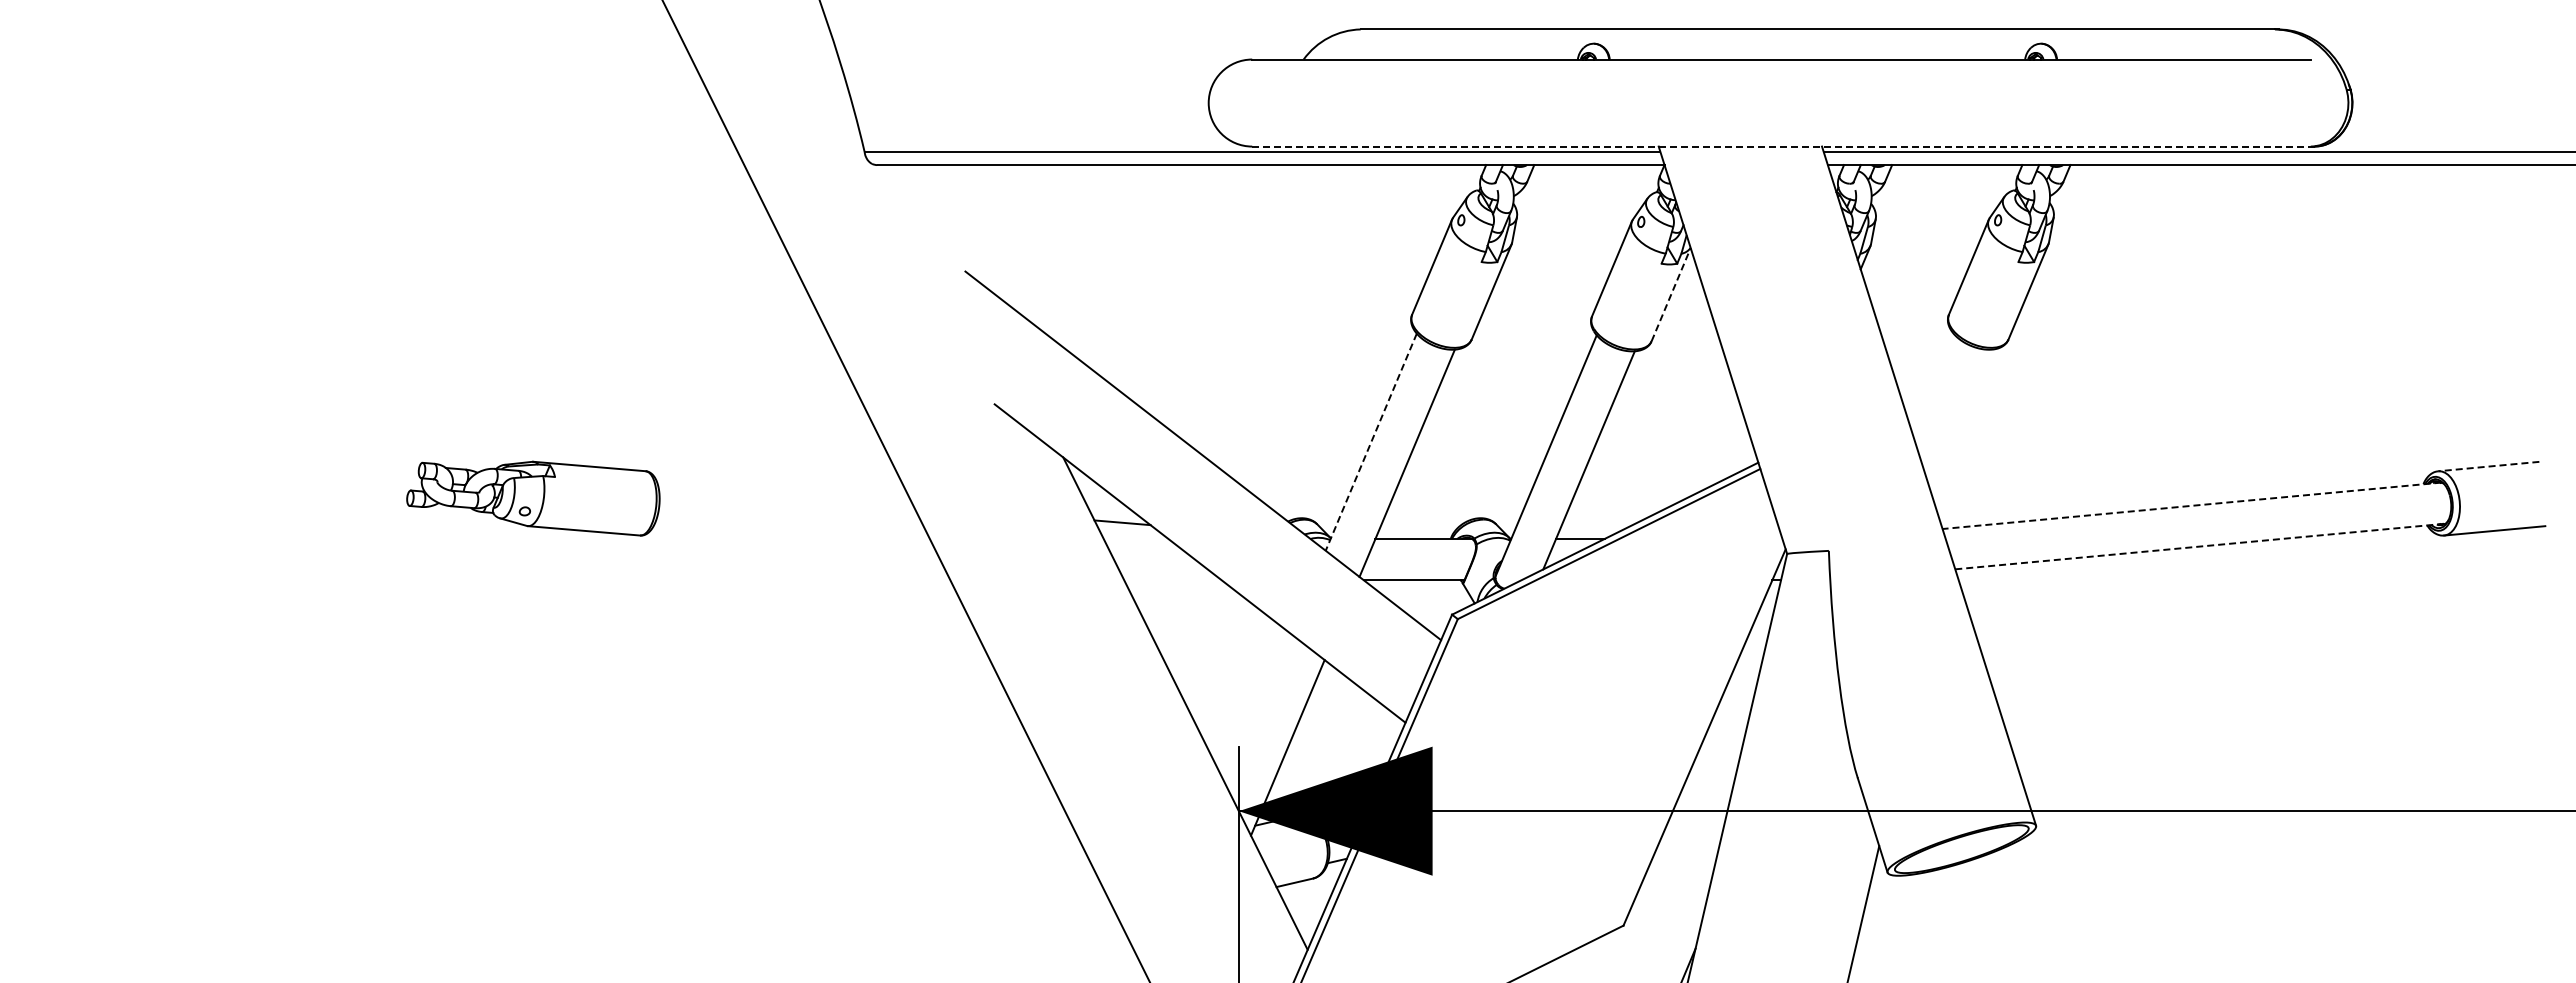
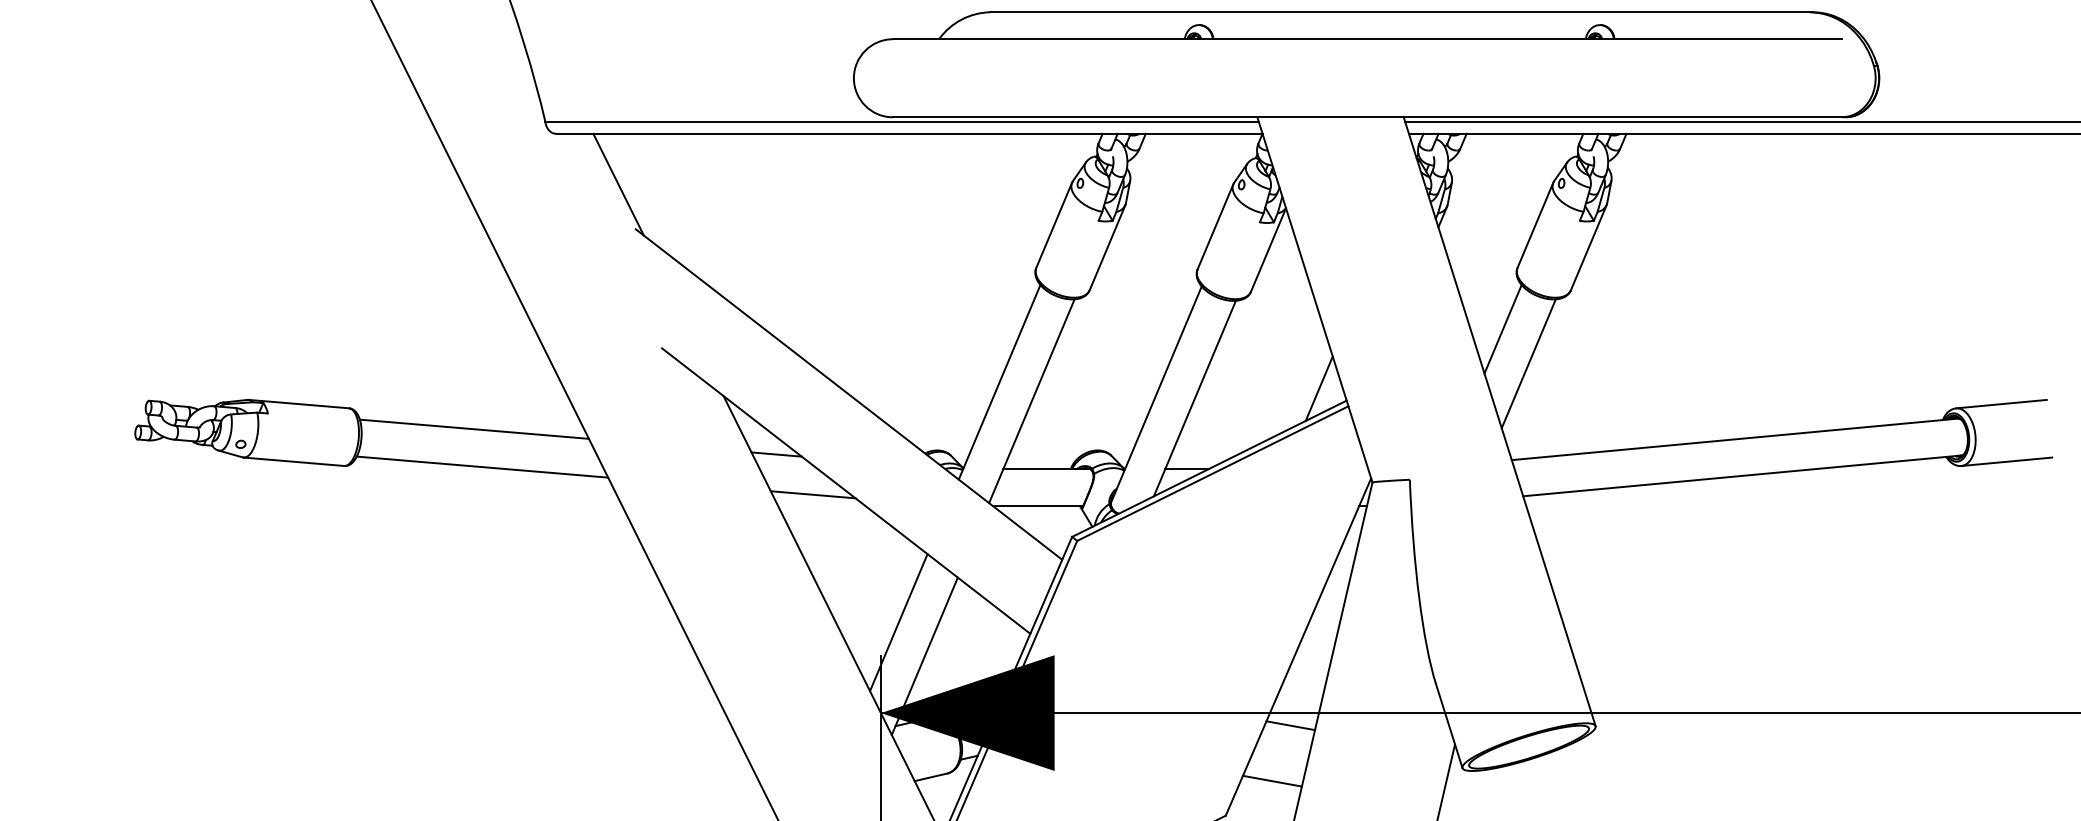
line: (1784, 146) -> (1370, 117), dashed -> solid
line: (946, 221) -> (618, 184), added
line: (1671, 294) -> (1268, 249), dashed -> solid
line: (1932, 382) -> (1502, 328), added
line: (1961, 421) -> (1528, 363), added
line: (1371, 442) -> (999, 382), dashed -> solid
line: (1727, 449) -> (1318, 388), added
line: (2488, 466) -> (2001, 404), dashed -> solid
line: (785, 494) -> (474, 429), added
line: (2191, 505) -> (1734, 439), dashed -> solid
line: (794, 536) -> (482, 466), added
line: (2200, 546) -> (1743, 475), dashed -> solid
line: (1163, 567) -> (813, 494), added
line: (1258, 709) -> (898, 621), added
line: (1695, 825) -> (1290, 725), added
line: (1675, 887) -> (1272, 781), added

